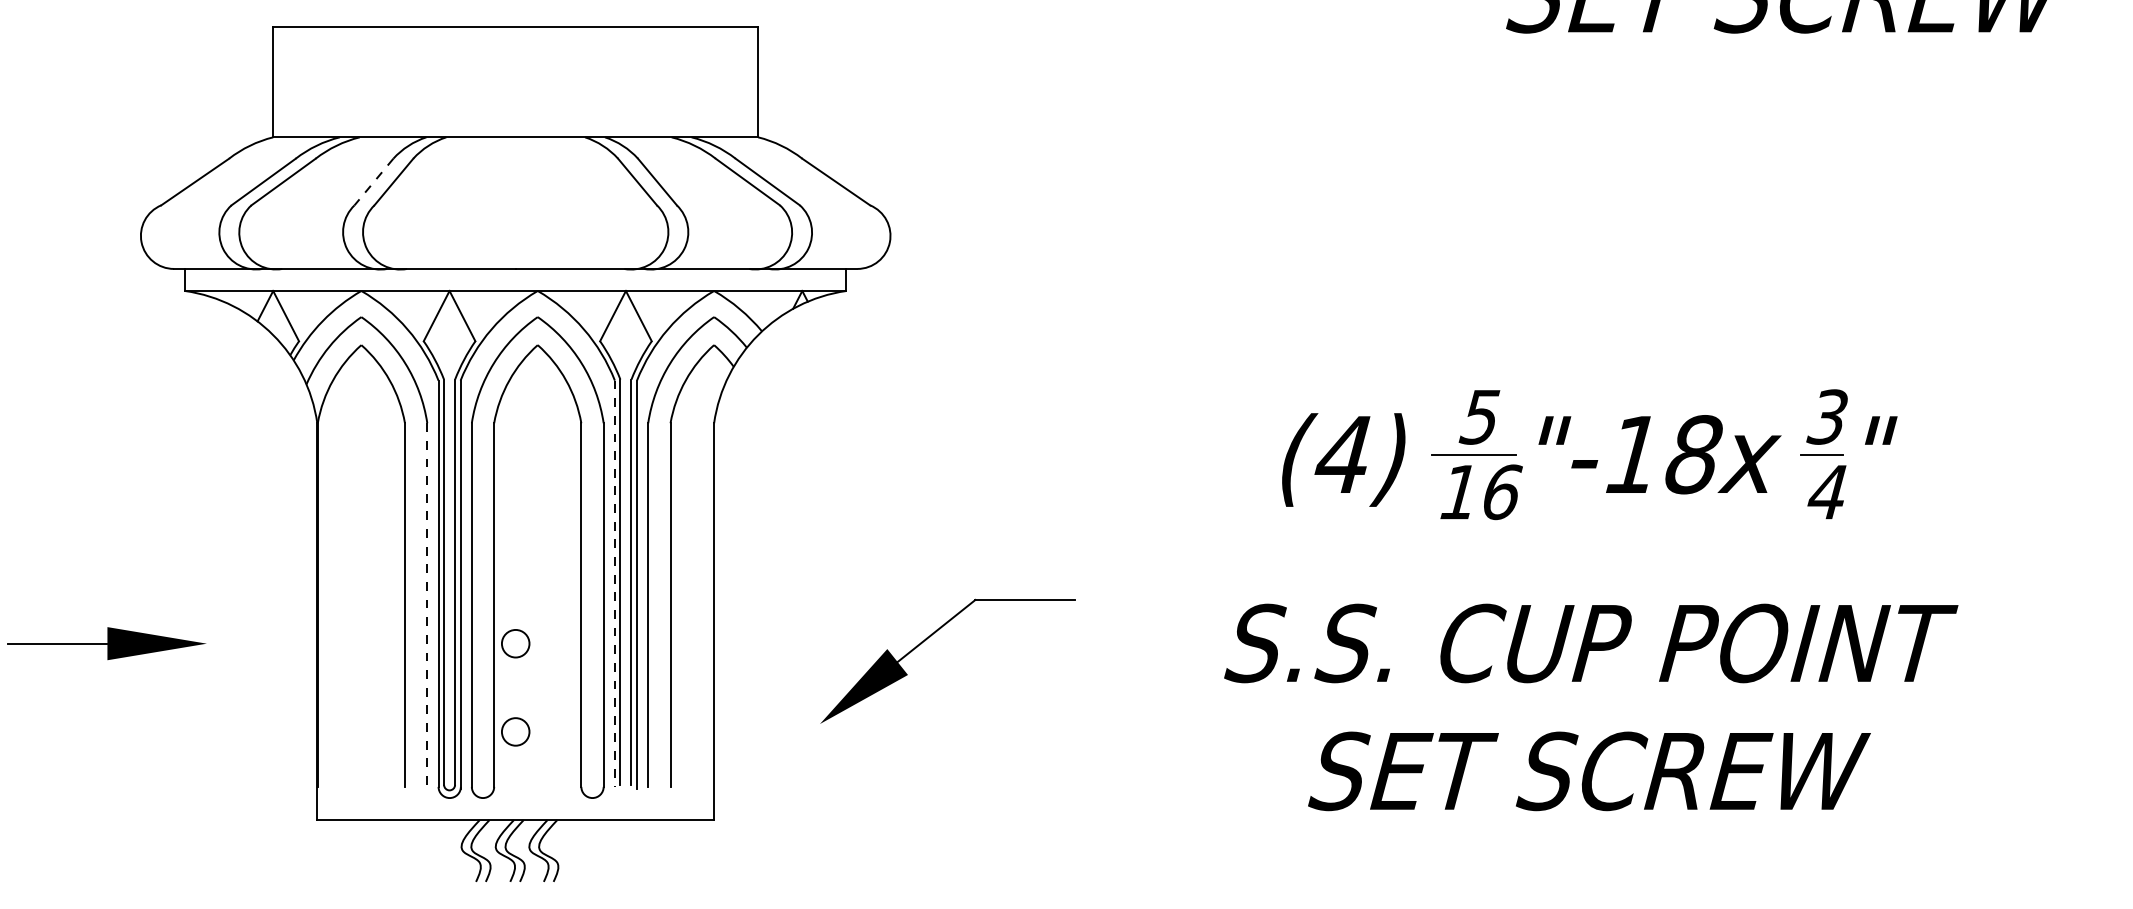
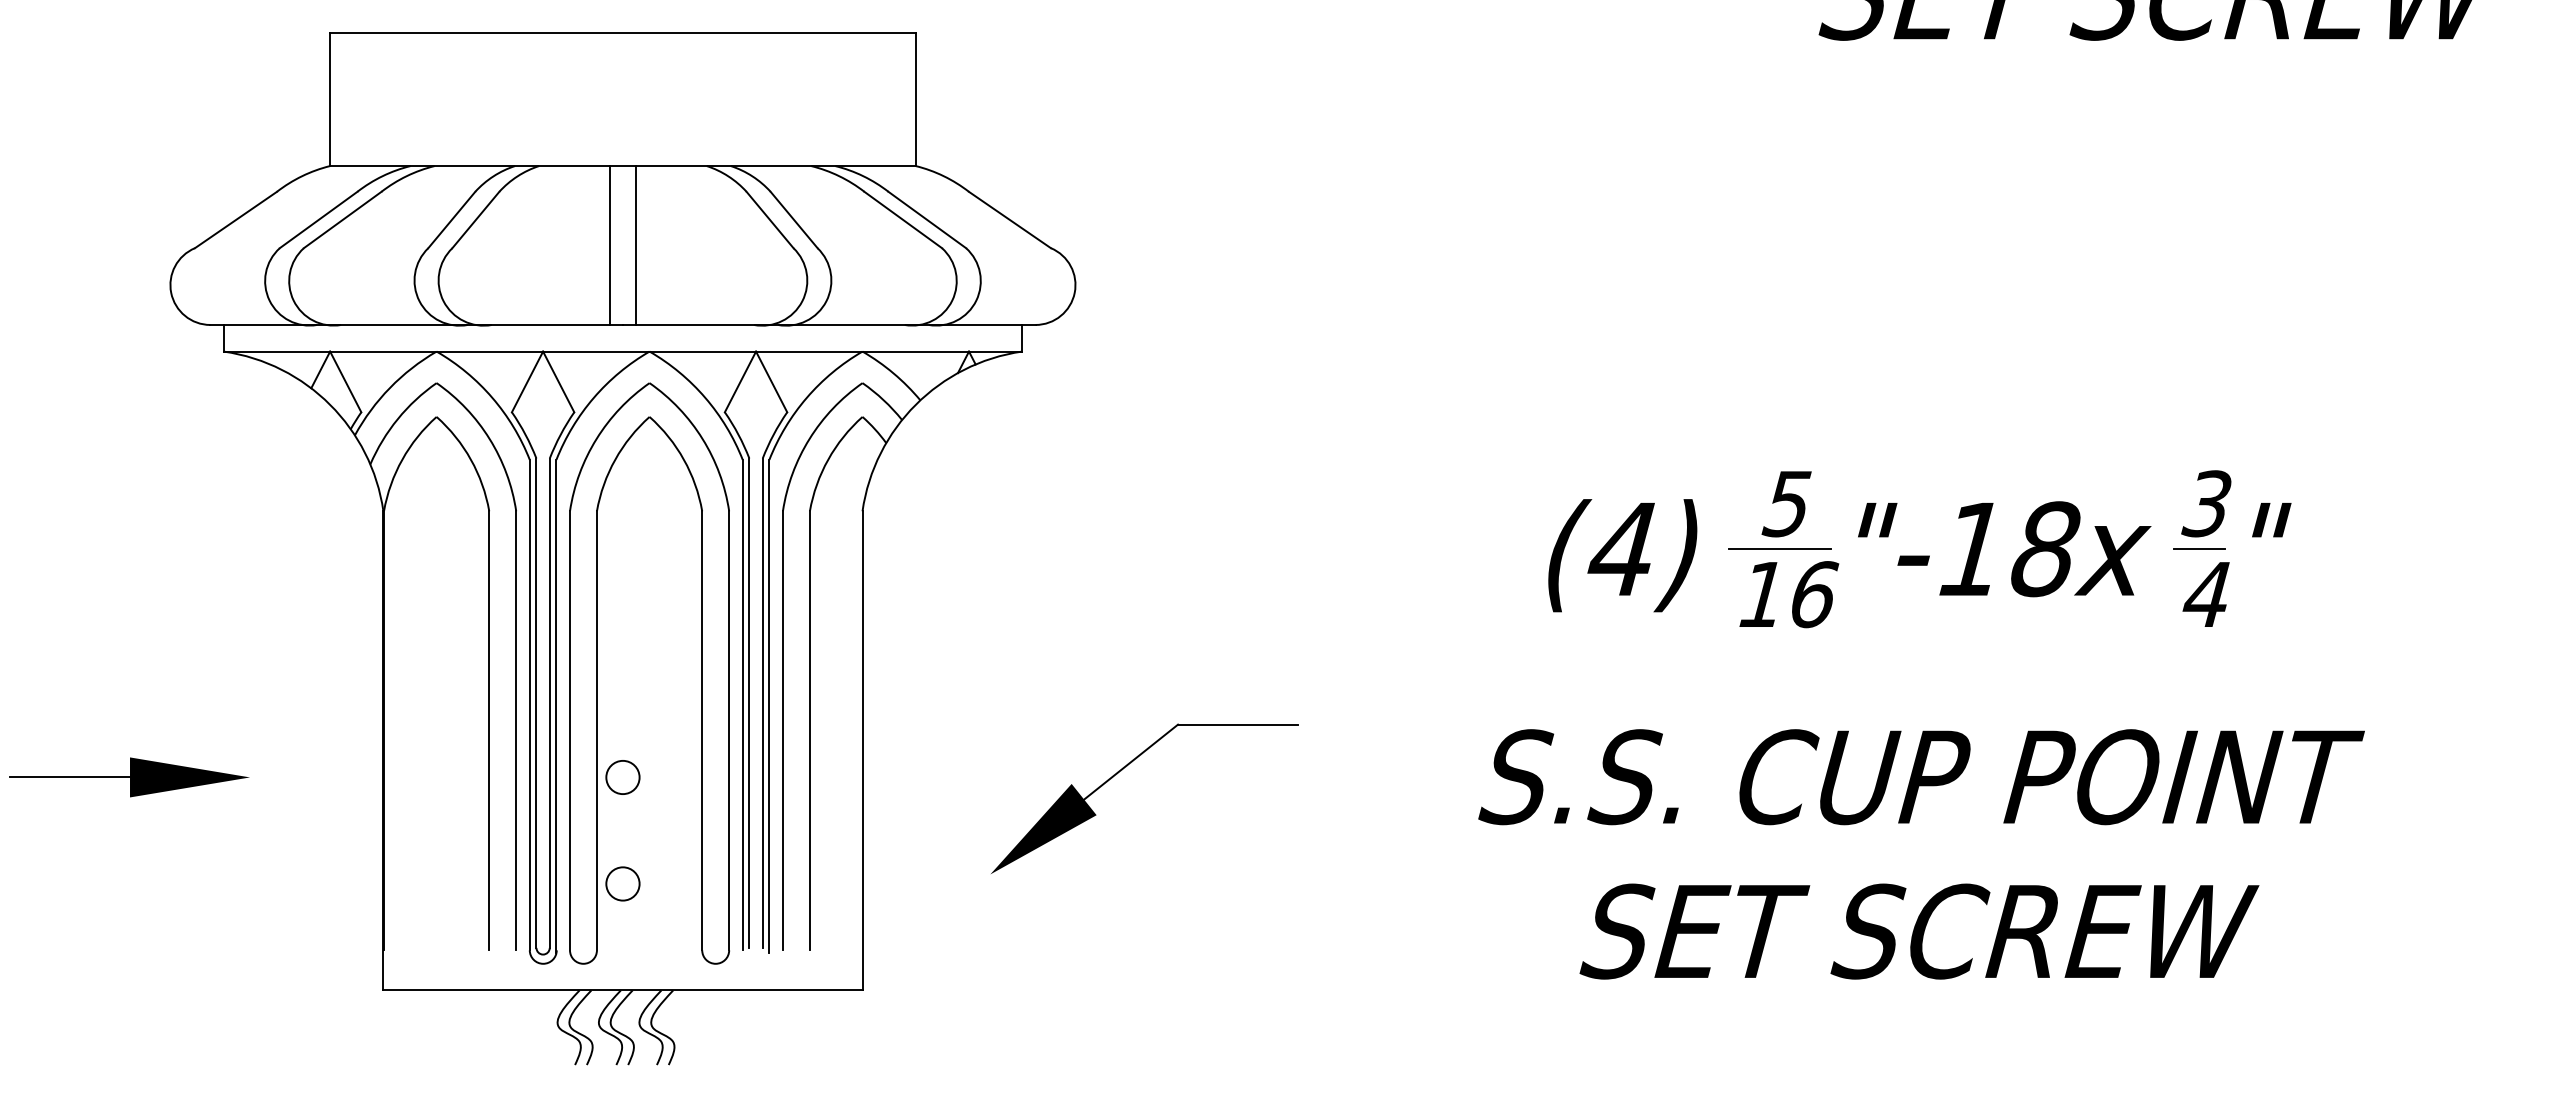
line: (373, 182) -> (451, 220), dashed -> solid
line: (504, 203) -> (609, 245), added
line: (526, 203) -> (636, 245), added
line: (614, 584) -> (742, 705), dashed -> solid
line: (427, 604) -> (516, 730), dashed -> solid

